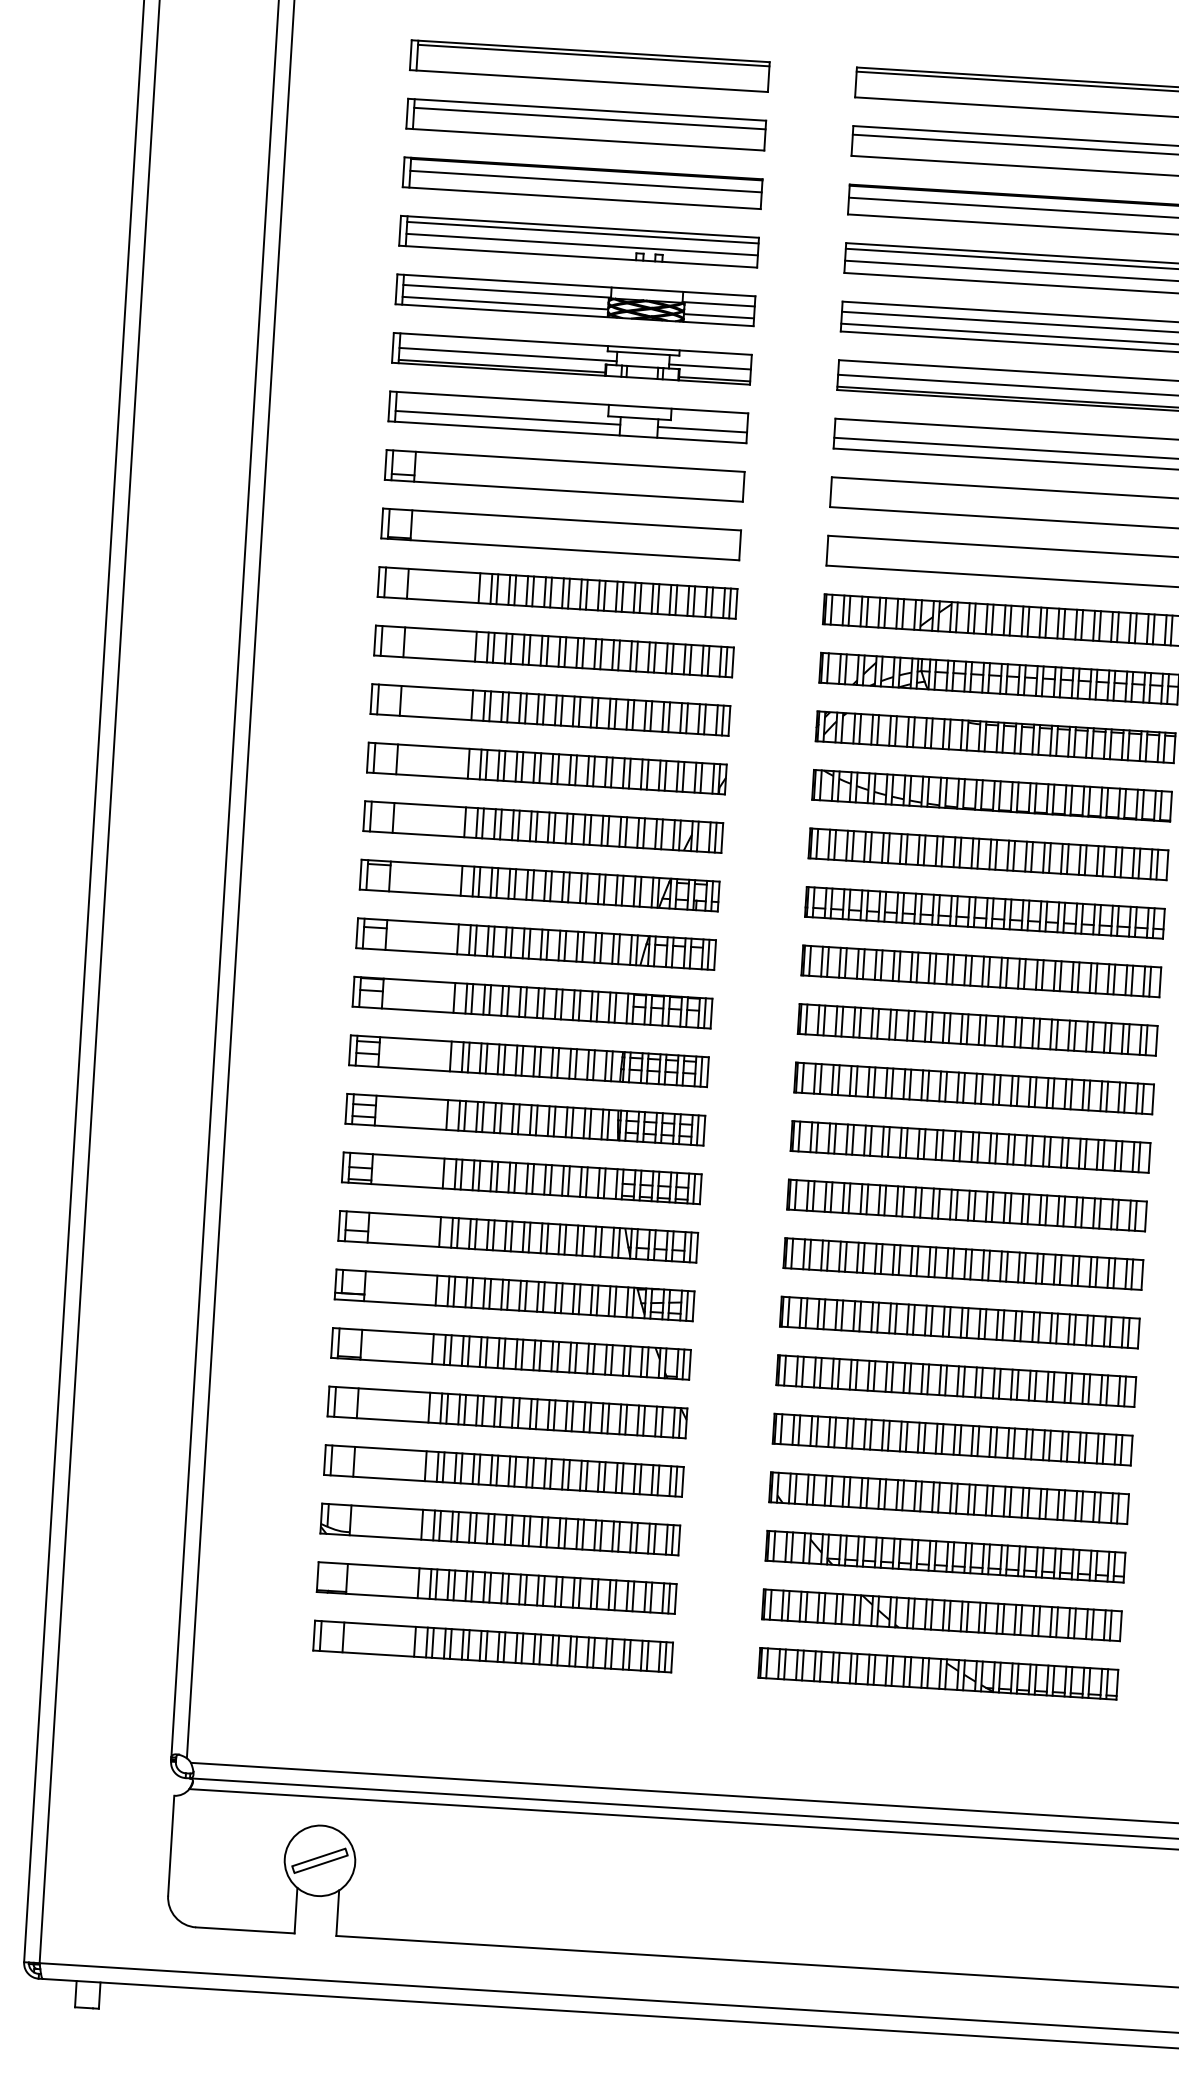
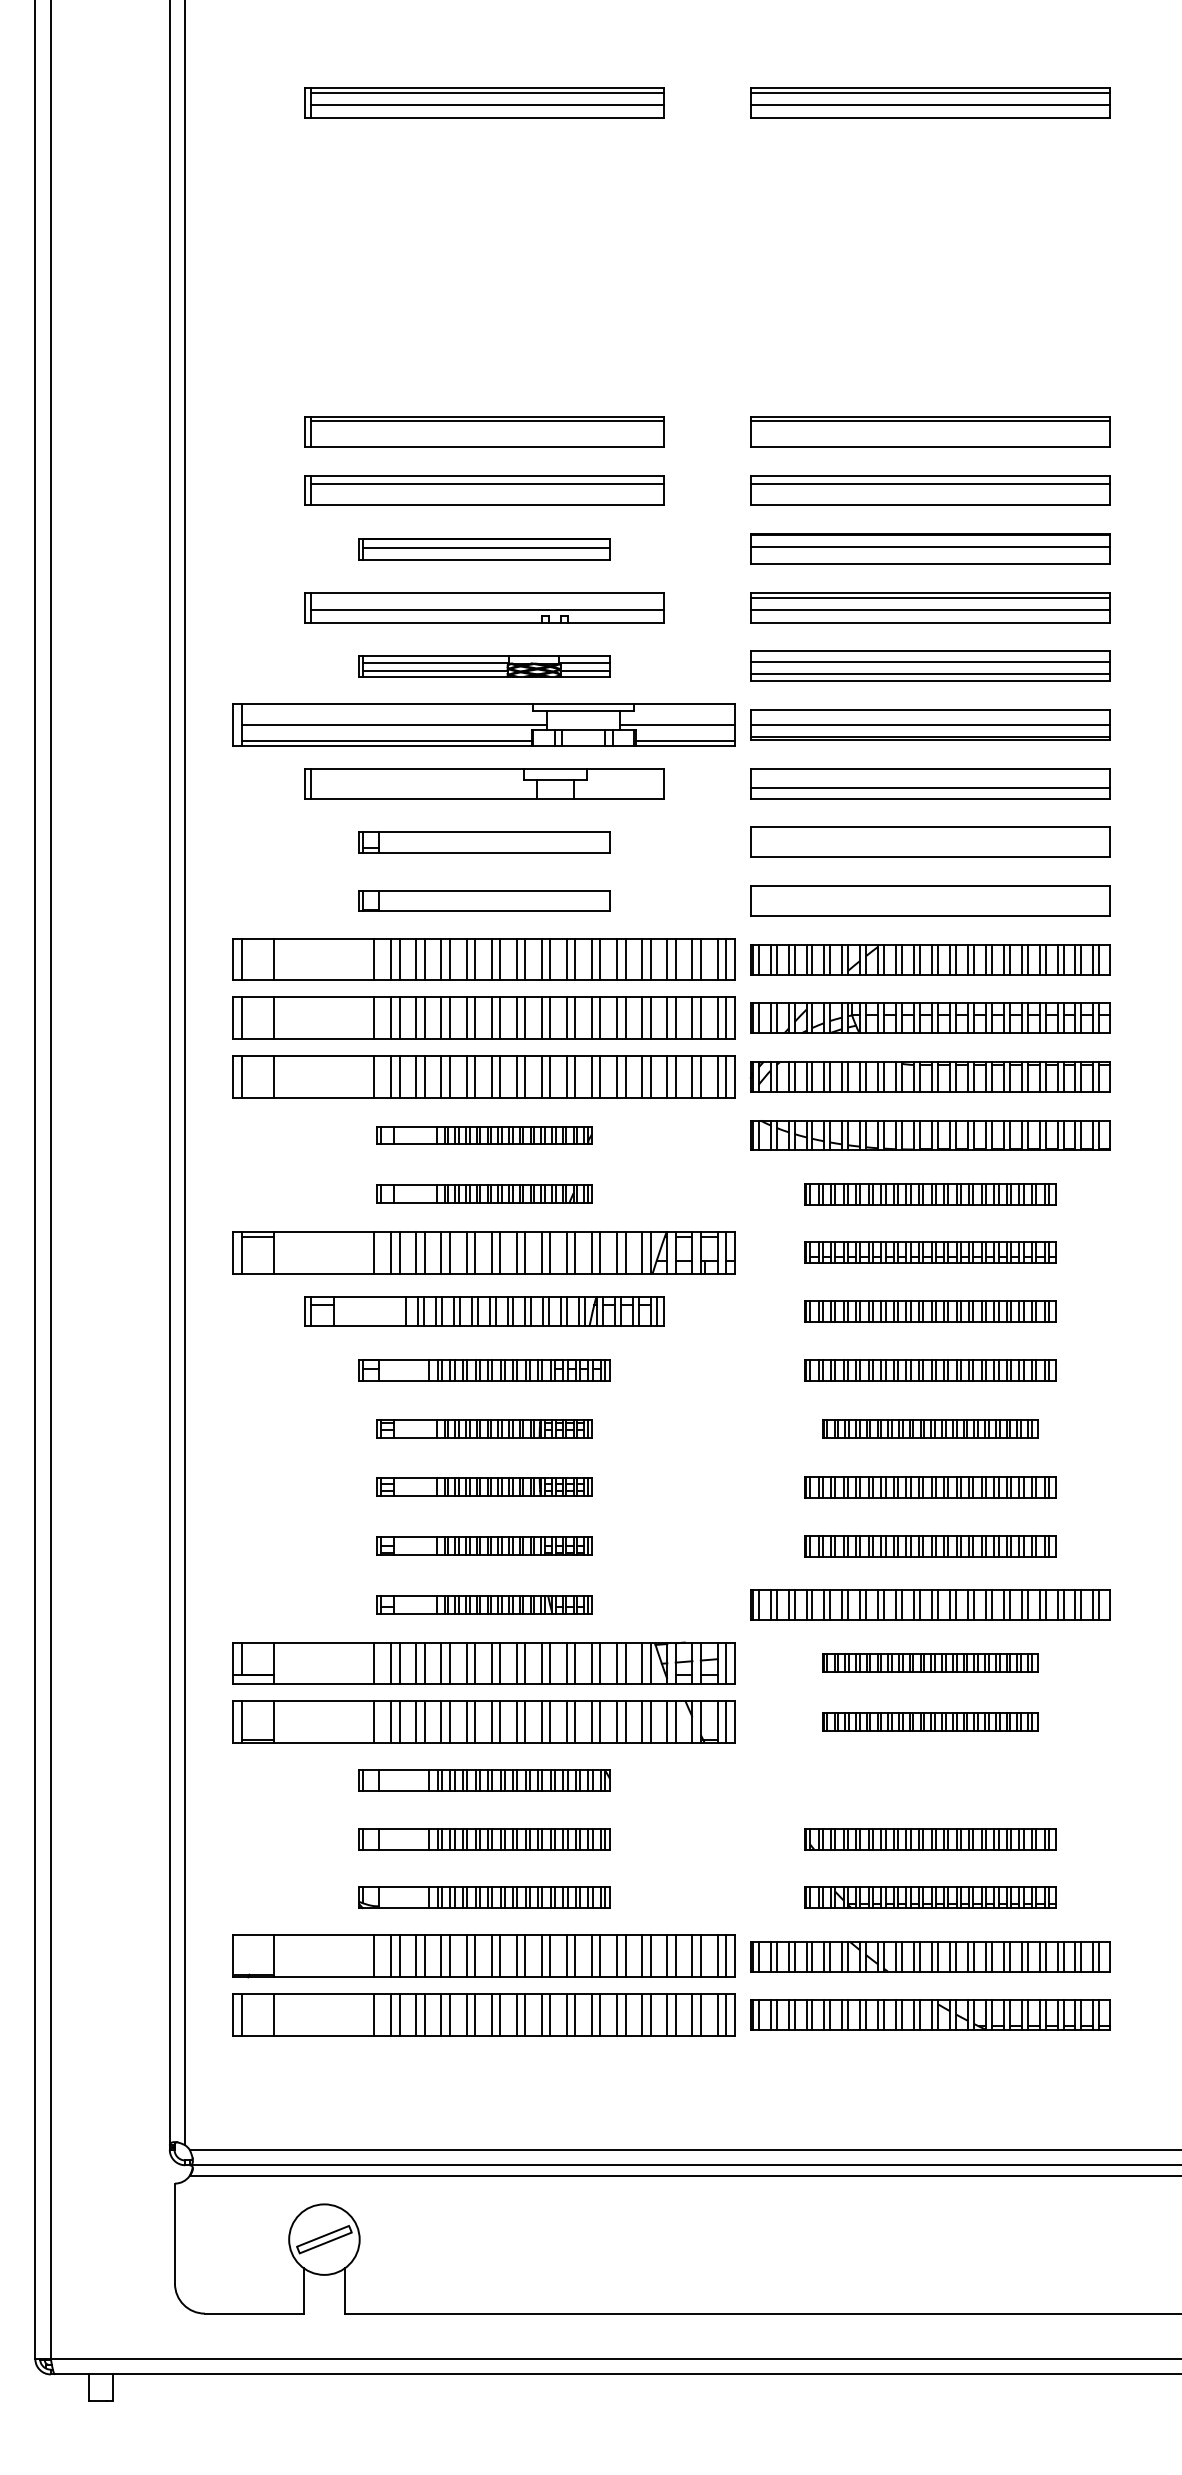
part: (583, 182) -> (484, 548), size x0.7
line: (582, 232) -> (487, 598), removed
part: (575, 300) -> (484, 666), size x0.7
part: (572, 358) -> (484, 724), size x1.4
line: (507, 417) -> (423, 787), removed
line: (702, 429) -> (618, 787), removed
part: (565, 475) -> (484, 841), size x0.7
part: (561, 533) -> (484, 900), size x0.7
part: (557, 592) -> (484, 959), size x1.4
part: (554, 650) -> (484, 1017), size x1.4
part: (550, 709) -> (484, 1076), size x1.4
part: (547, 768) -> (484, 1135), size x0.6
part: (543, 826) -> (484, 1193), size x0.6
part: (988, 853) -> (930, 1193), size x0.7
part: (540, 885) -> (484, 1252), size x1.4
part: (985, 912) -> (930, 1252), size x0.7
part: (981, 971) -> (930, 1311), size x0.7
part: (532, 1002) -> (484, 1369), size x0.7
part: (978, 1029) -> (930, 1369), size x0.7
part: (529, 1060) -> (484, 1428), size x0.6
part: (974, 1088) -> (930, 1428), size x0.6
part: (525, 1118) -> (484, 1486), size x0.6
part: (970, 1146) -> (930, 1486), size x0.7
part: (522, 1177) -> (484, 1545), size x0.6
part: (967, 1204) -> (930, 1545), size x0.7
part: (518, 1236) -> (484, 1604), size x0.6
part: (515, 1294) -> (484, 1662), size x1.4
part: (960, 1321) -> (930, 1662), size x0.6
part: (511, 1353) -> (484, 1721), size x1.4
part: (956, 1380) -> (930, 1721), size x0.6
part: (507, 1412) -> (484, 1780), size x0.7
part: (952, 1439) -> (930, 1780), removed
part: (504, 1470) -> (484, 1838), size x0.7
part: (949, 1497) -> (930, 1838), size x0.7
part: (500, 1529) -> (484, 1897), size x0.7
part: (945, 1556) -> (930, 1897), size x0.7
part: (497, 1588) -> (484, 1956), size x1.4
part: (493, 1645) -> (484, 2014), size x1.4

